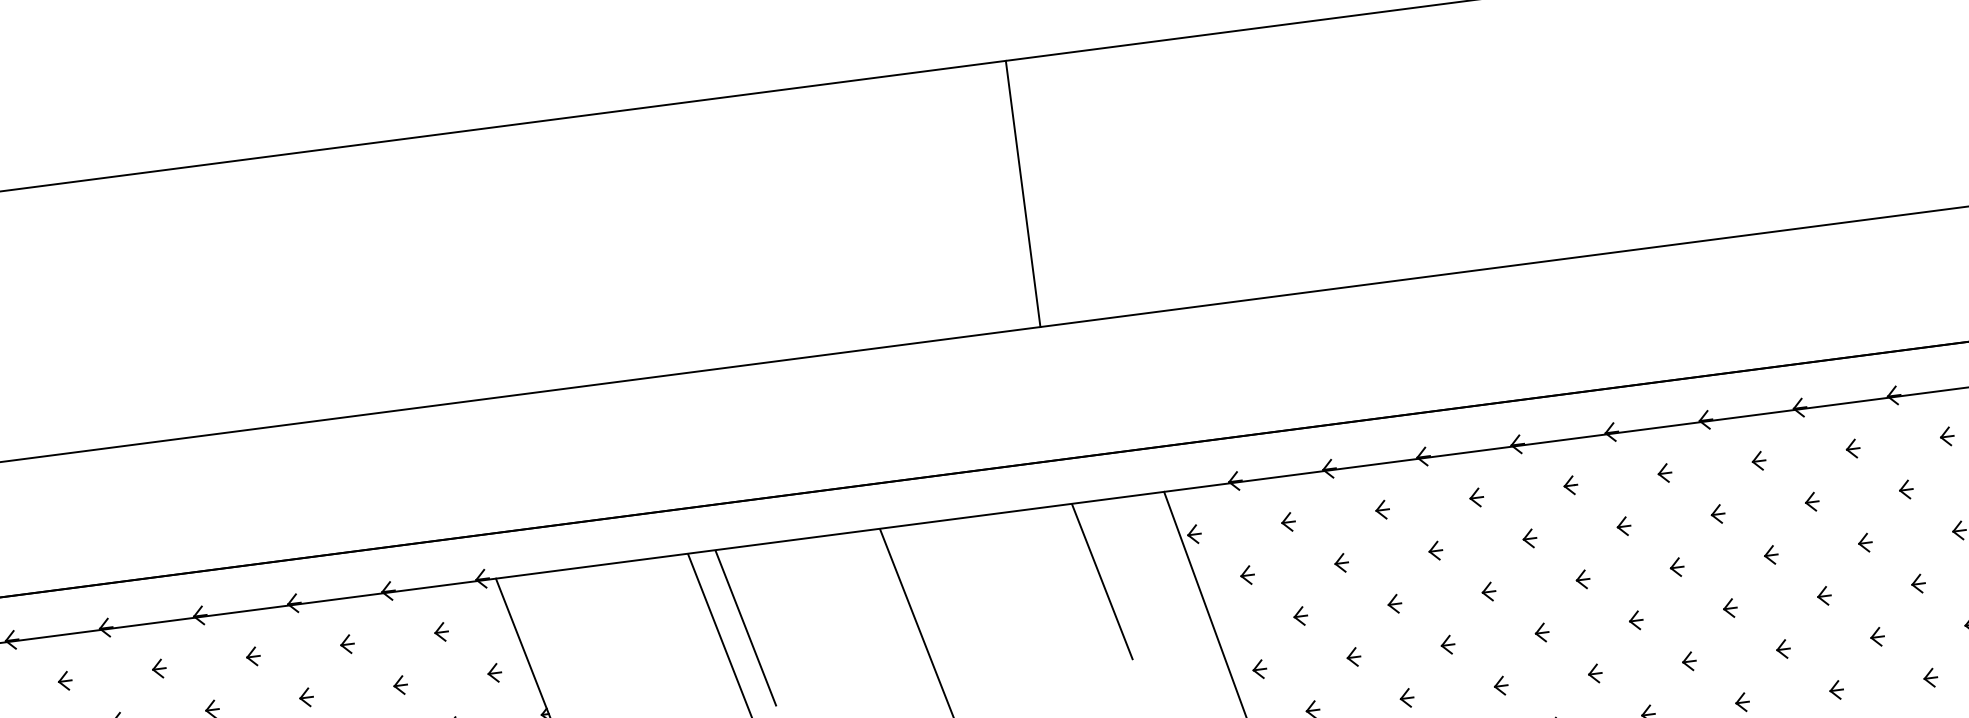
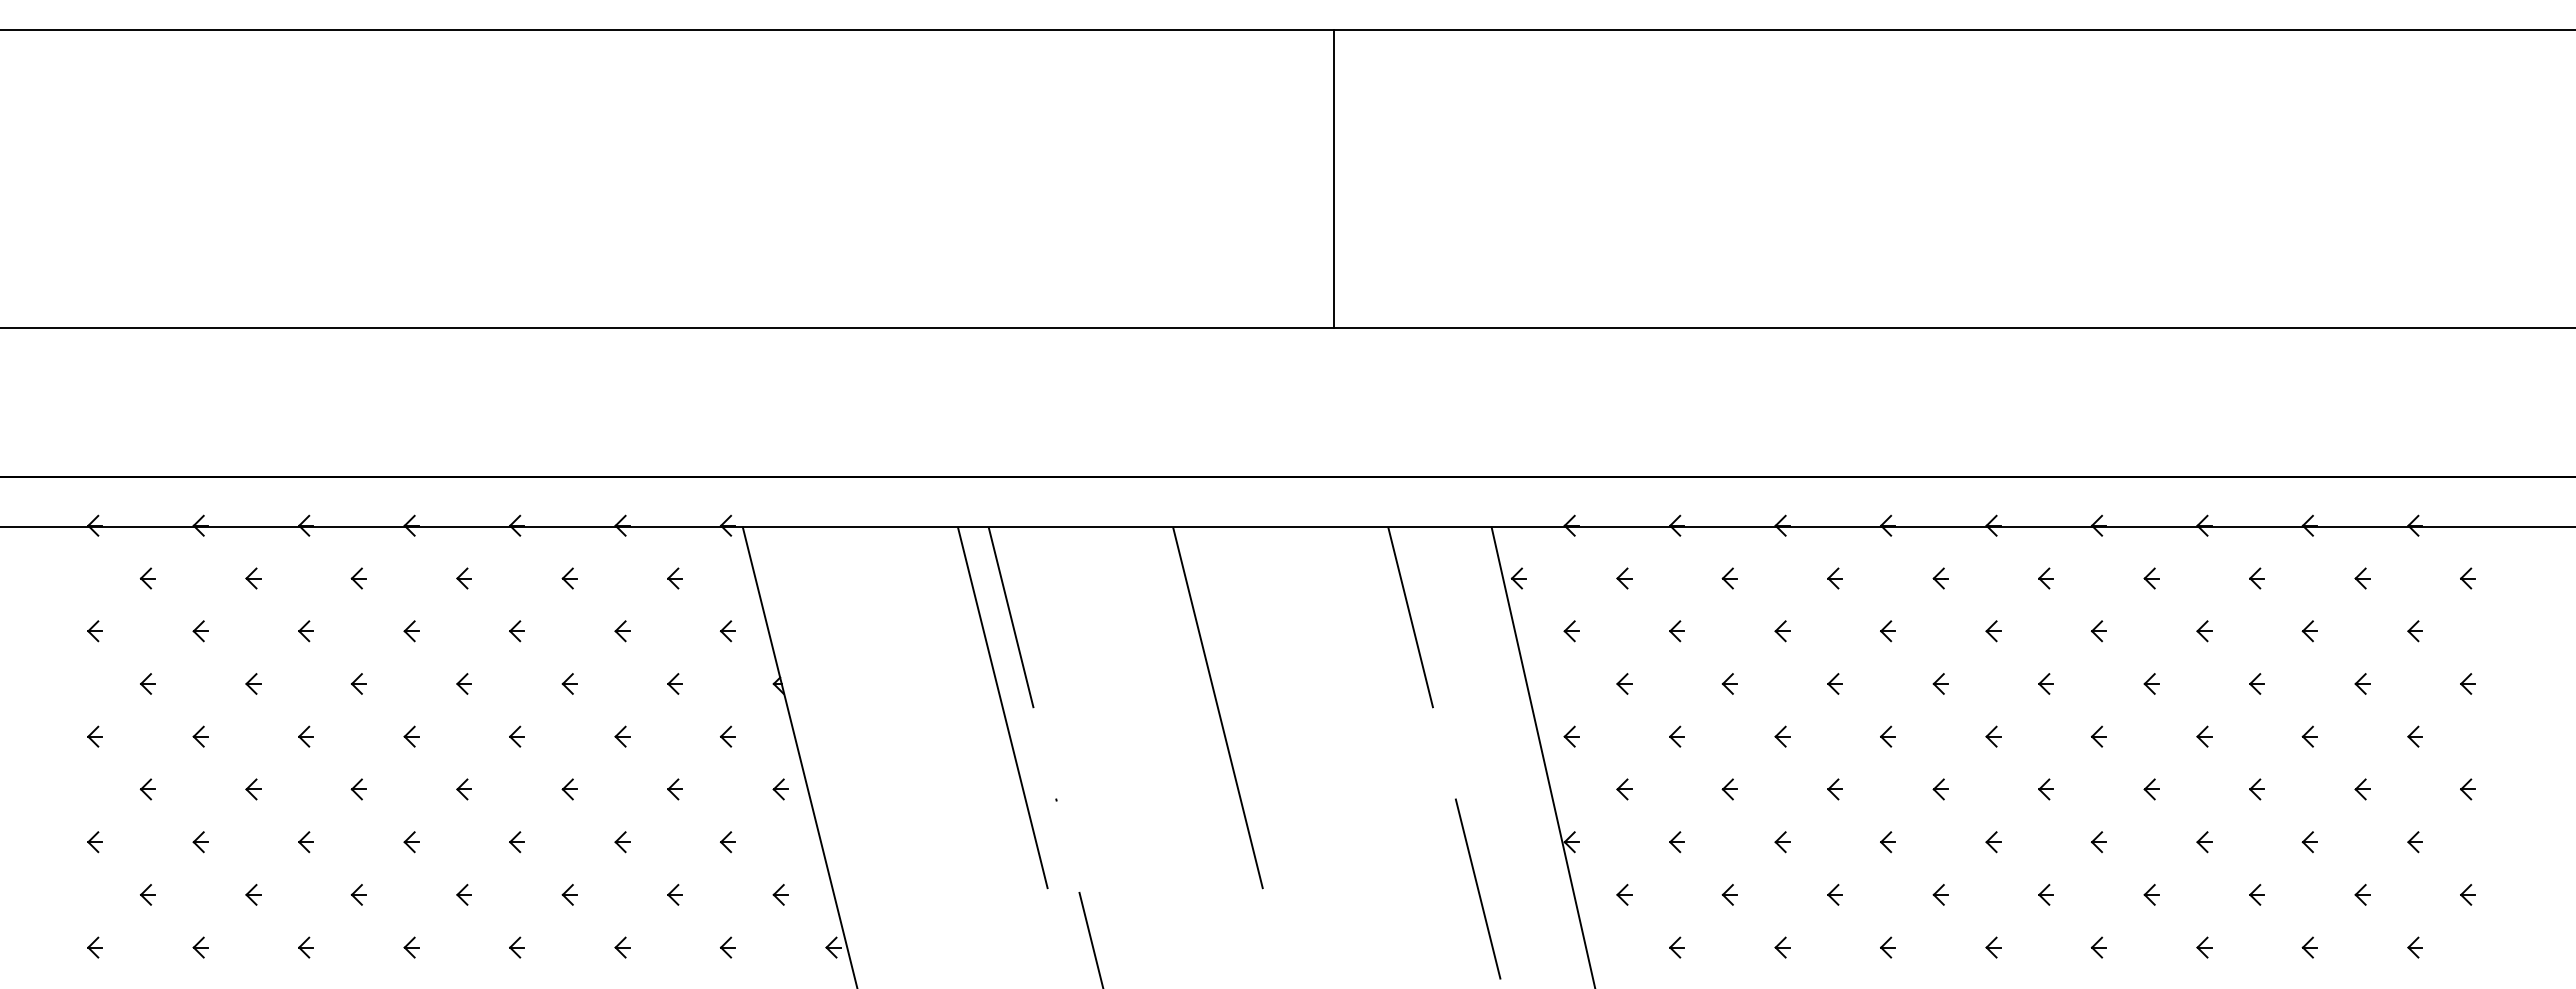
line: (1022, 193) -> (1333, 178), moved

